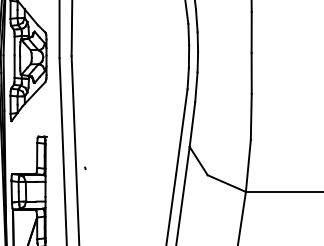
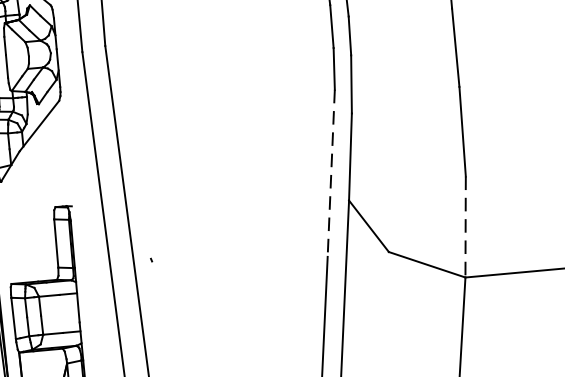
line: (181, 132) -> (330, 174), solid -> dashed
line: (248, 166) -> (465, 227), solid -> dashed

